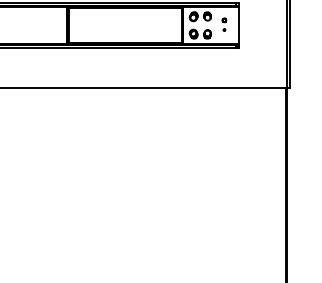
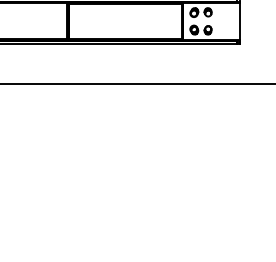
part: (224, 24) -> (225, 20), removed

